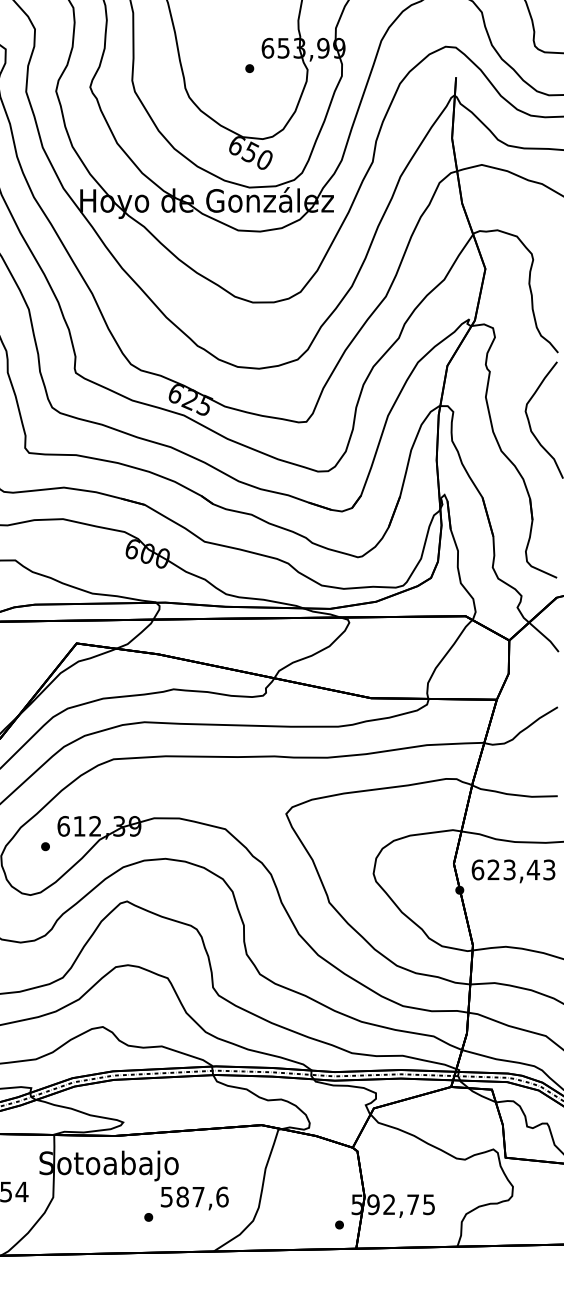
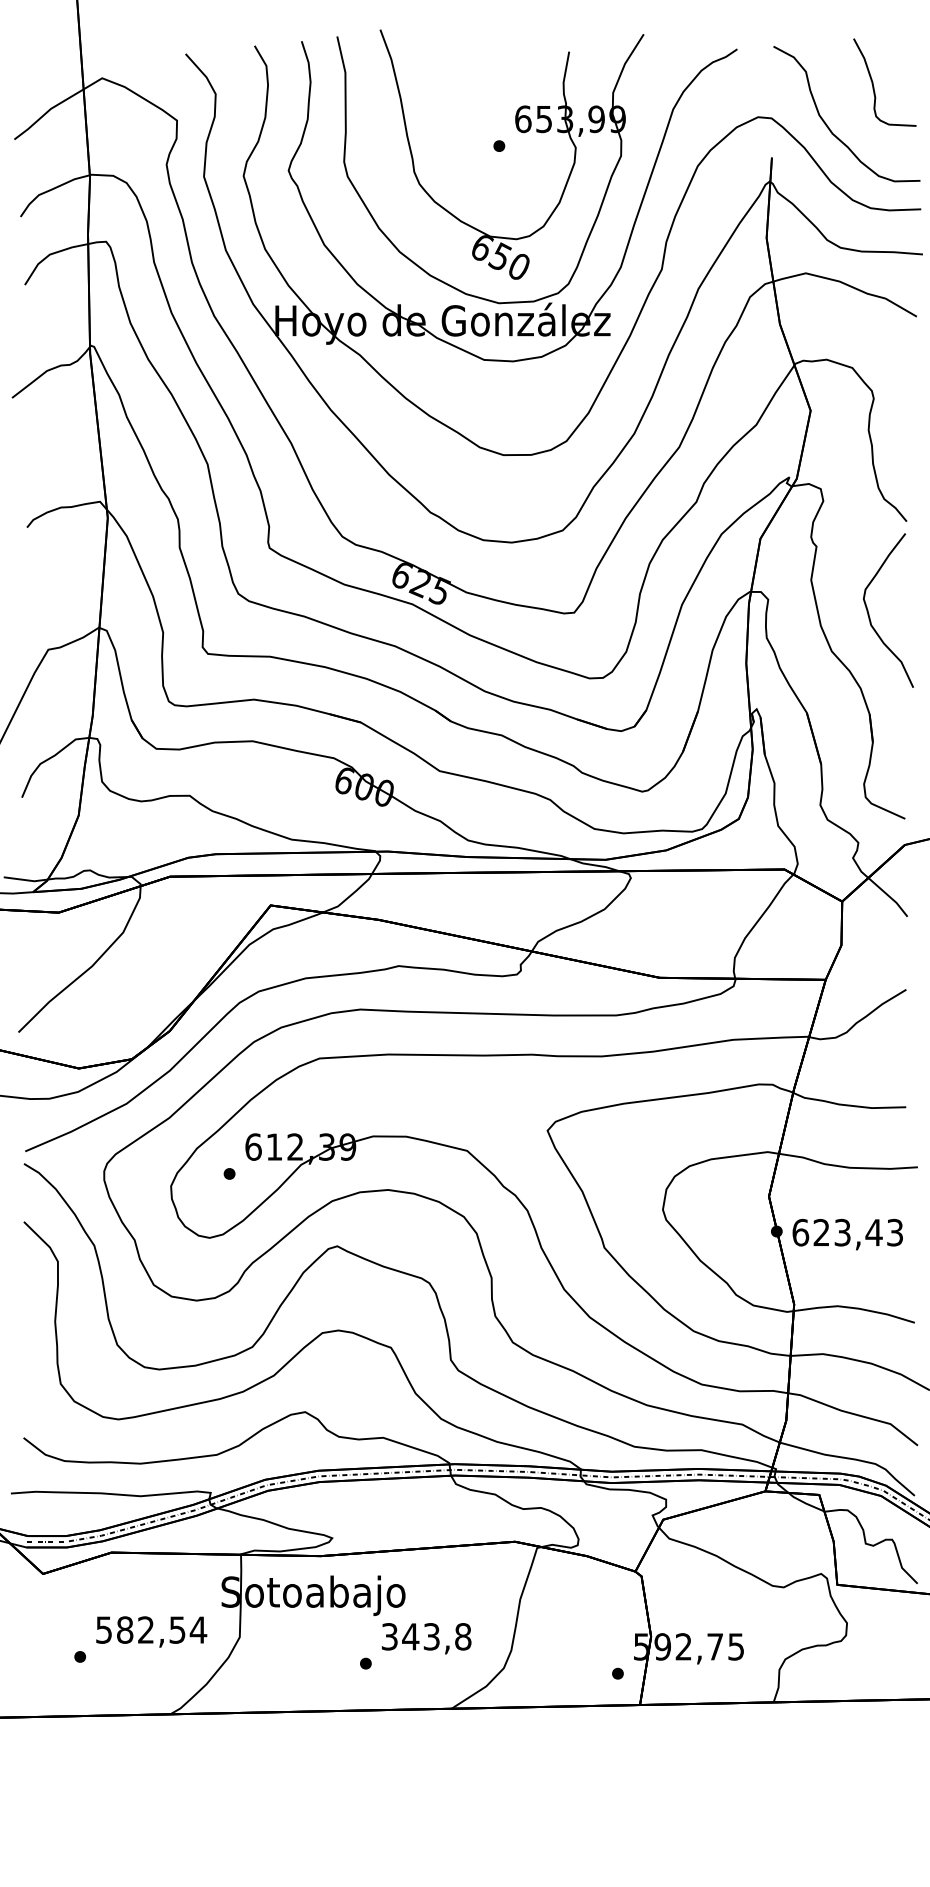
text: (513, 871) -> (847, 1234), moved
text: (194, 1196) -> (426, 1636), 587,6 -> 343,8

